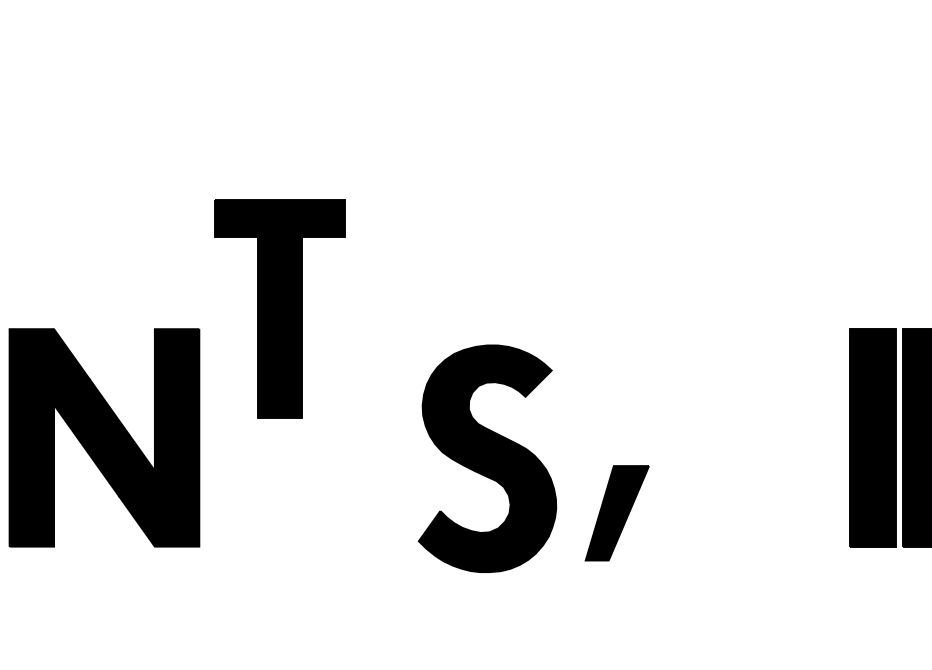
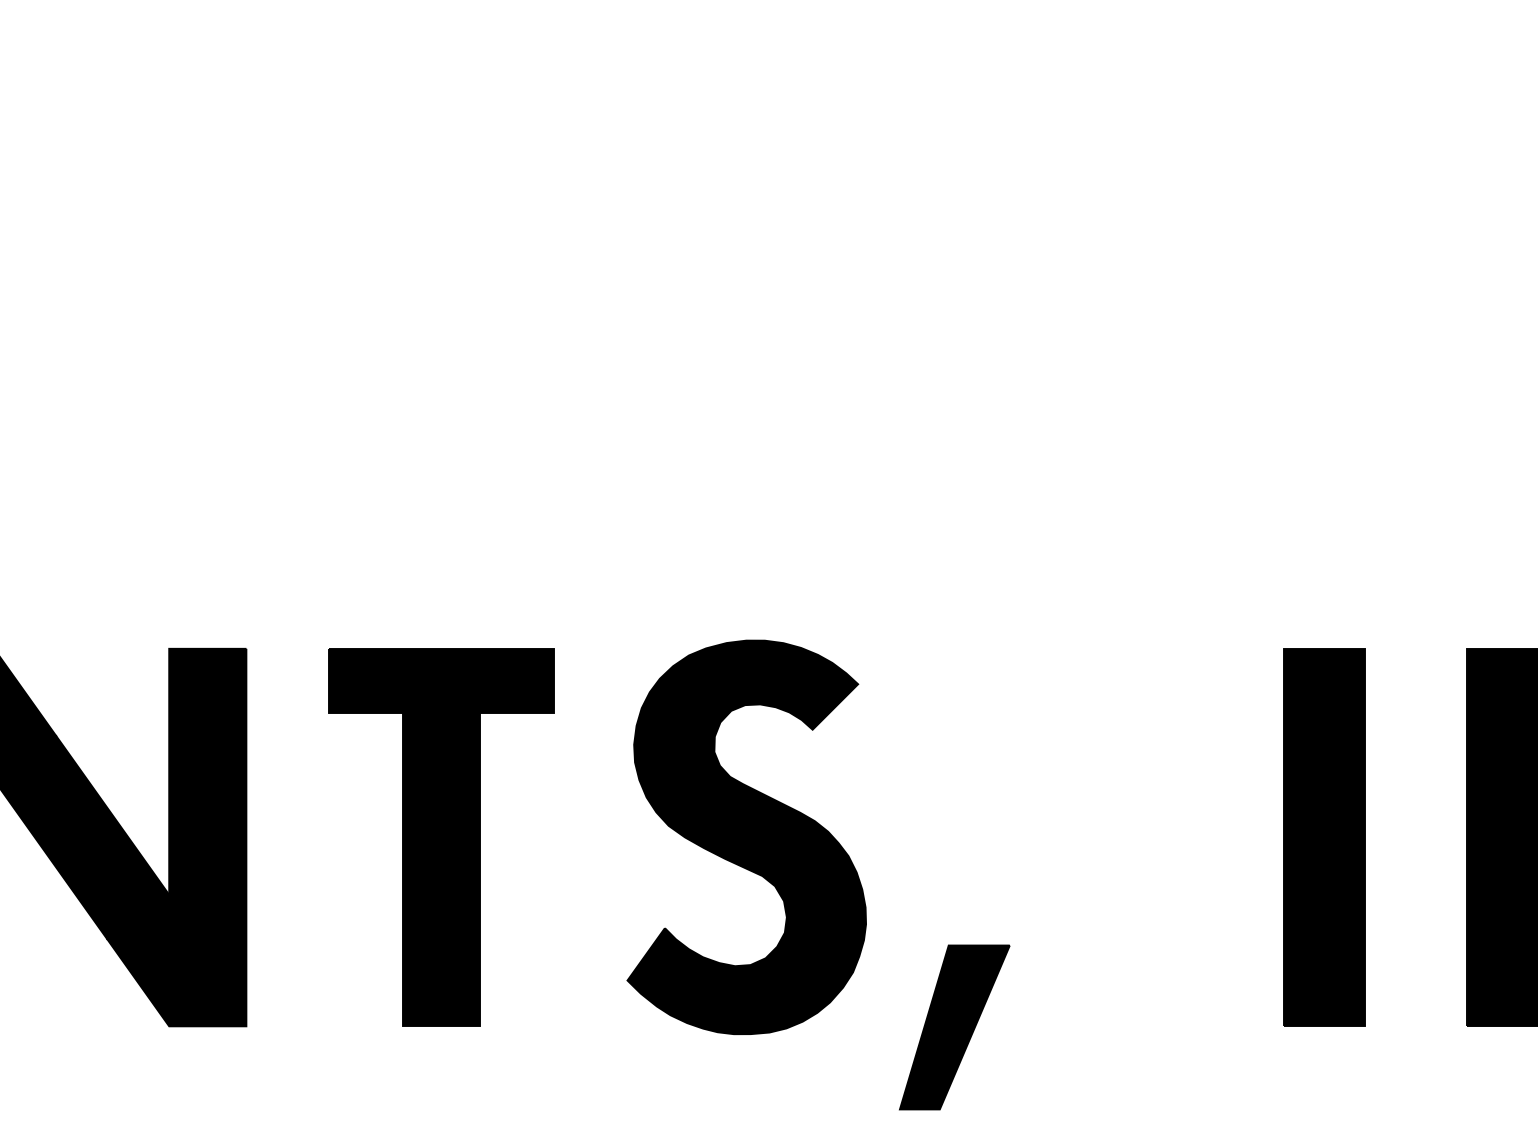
part: (279, 308) -> (441, 836), moved
part: (872, 437) -> (1323, 836), moved
part: (487, 458) -> (746, 836), moved
part: (616, 513) -> (953, 1027), moved

